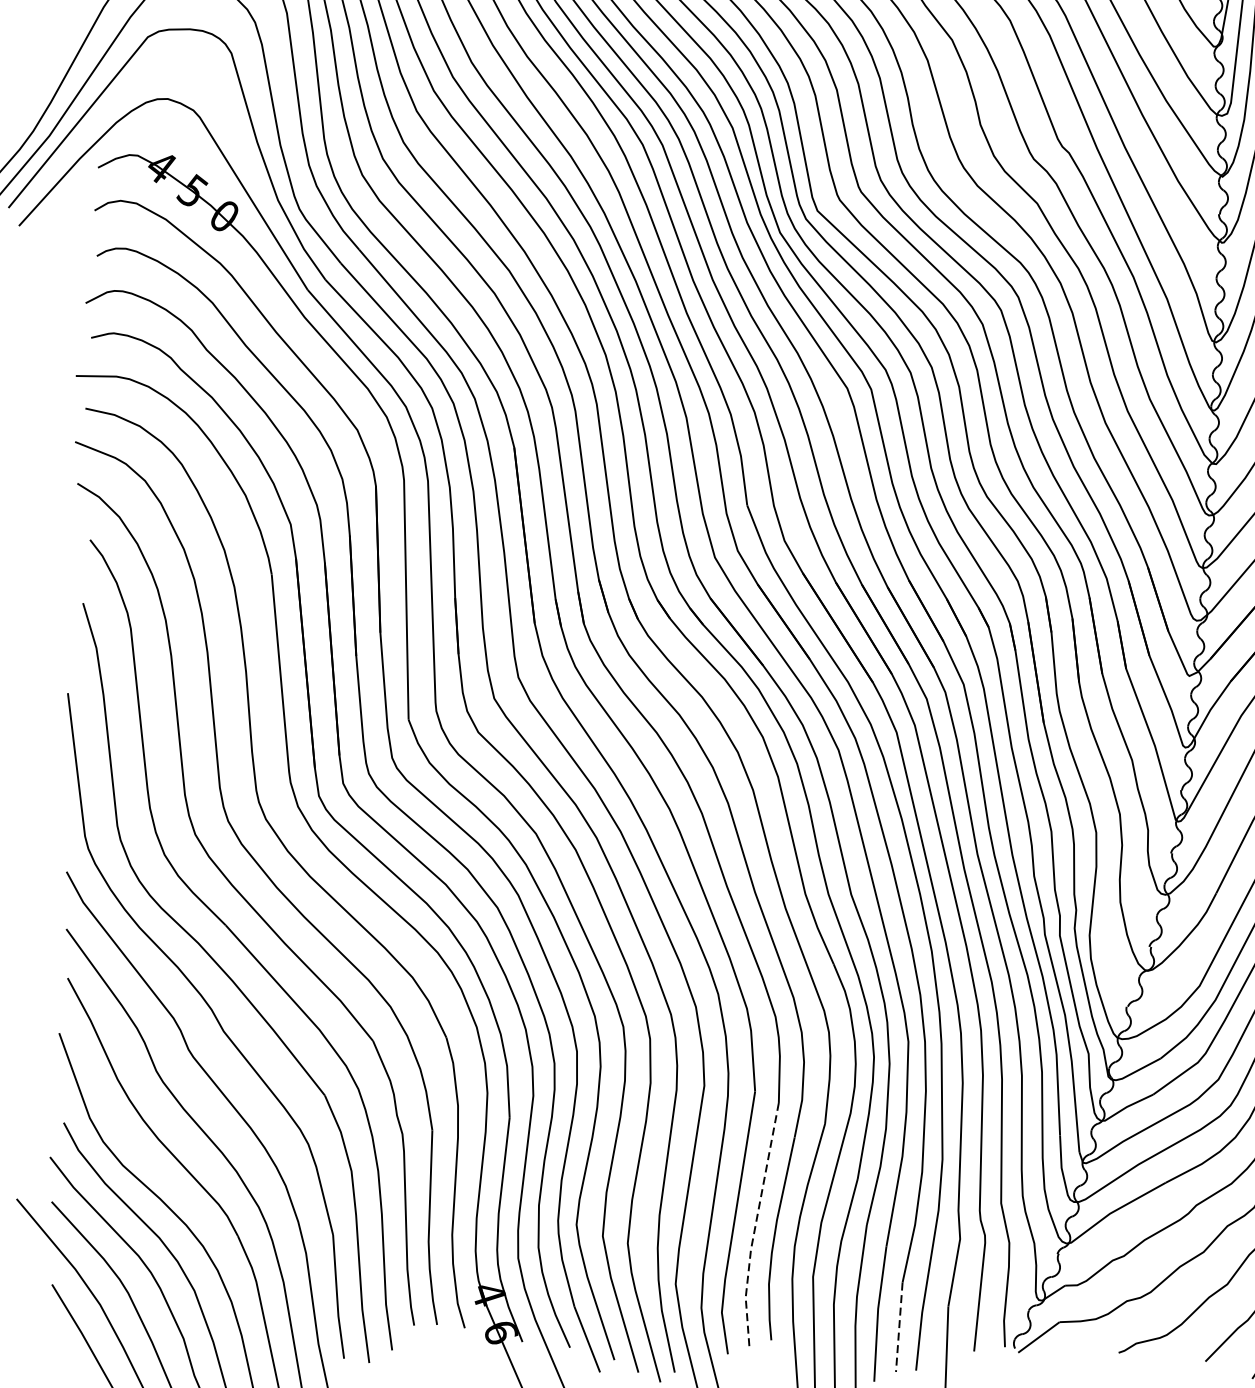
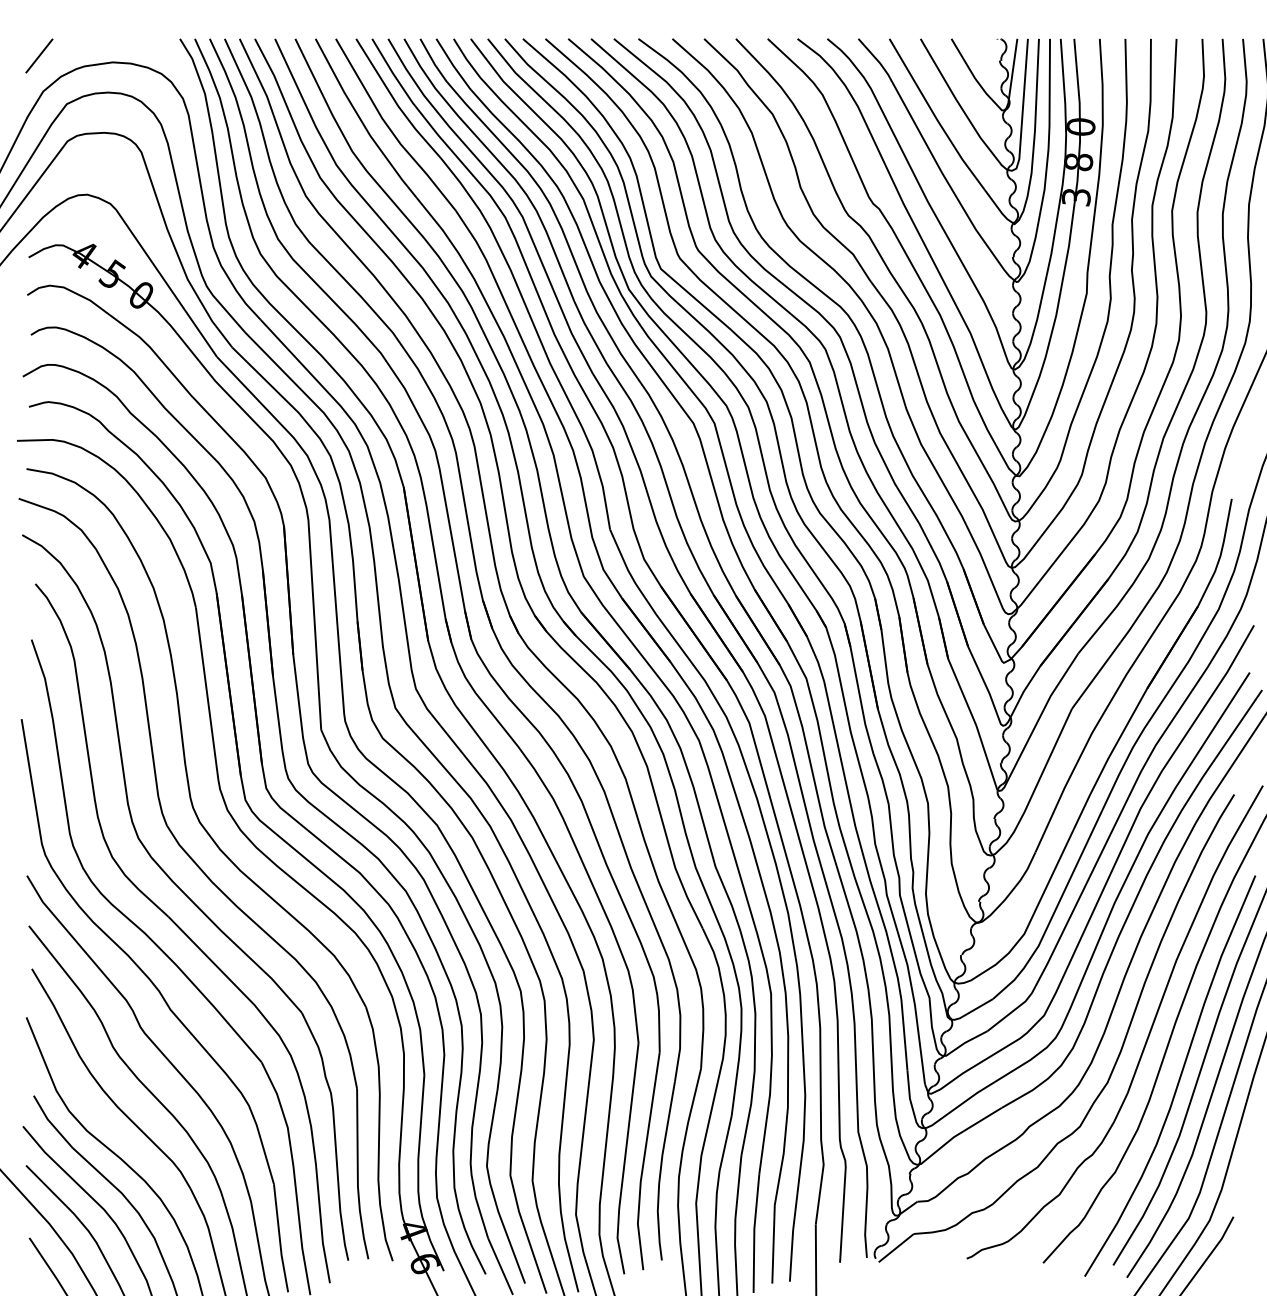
line: (755, 1227) -> (643, 1162), dashed -> solid
line: (899, 1327) -> (773, 1244), dashed -> solid

